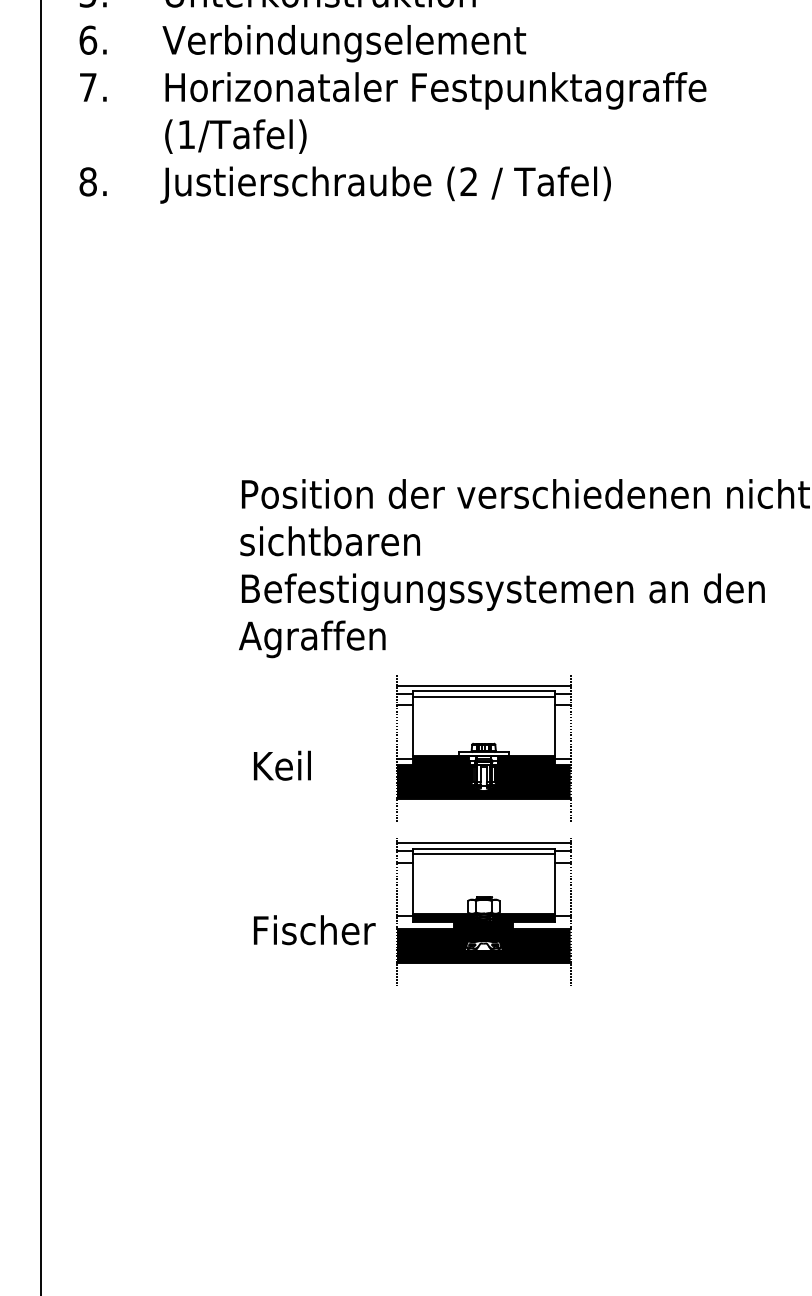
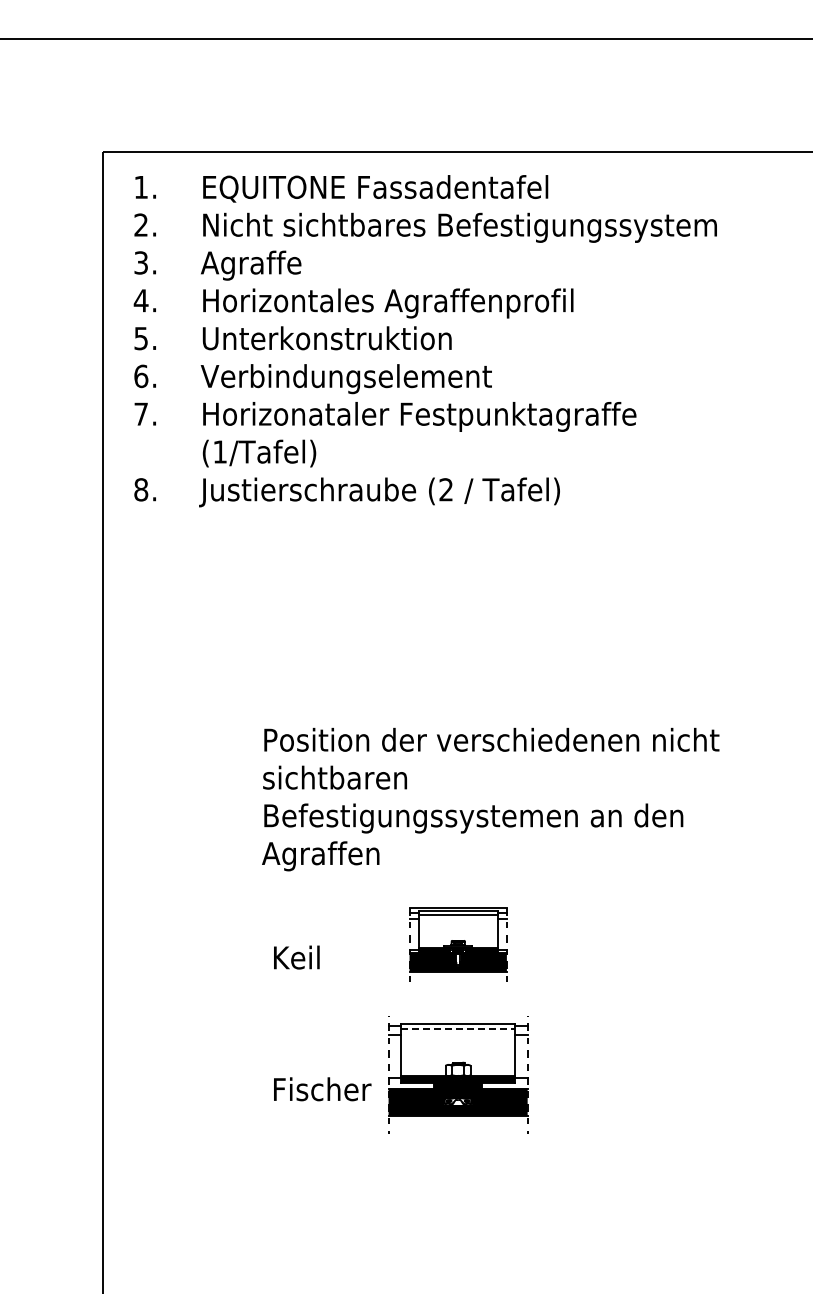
part: (484, 746) -> (458, 942), size x0.7
line: (483, 843) -> (457, 1019), removed
line: (484, 854) -> (458, 1028), solid -> dashed

